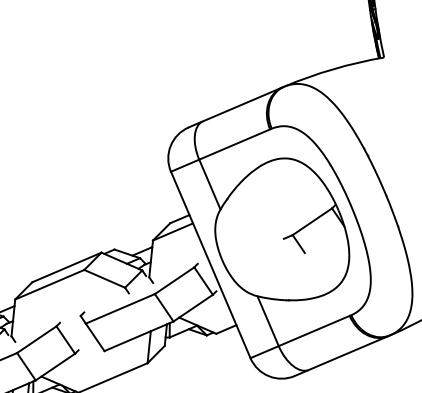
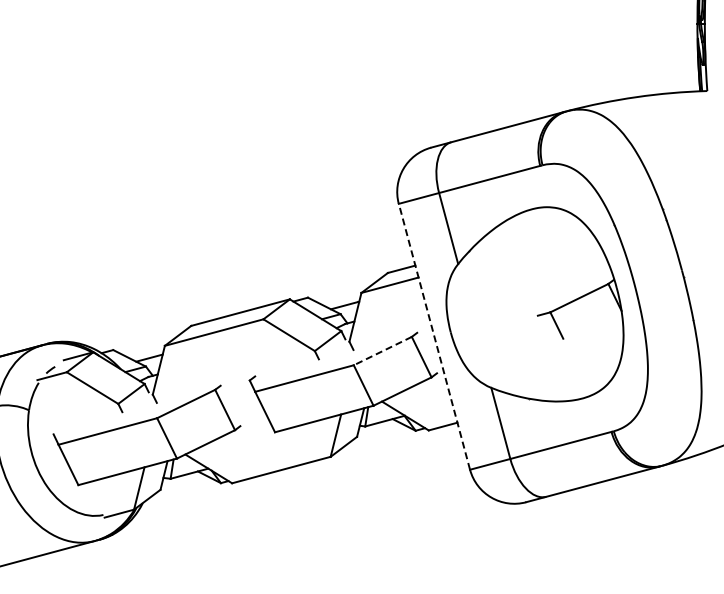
line: (210, 264) -> (434, 336), solid -> dashed
line: (174, 281) -> (382, 351), solid -> dashed

